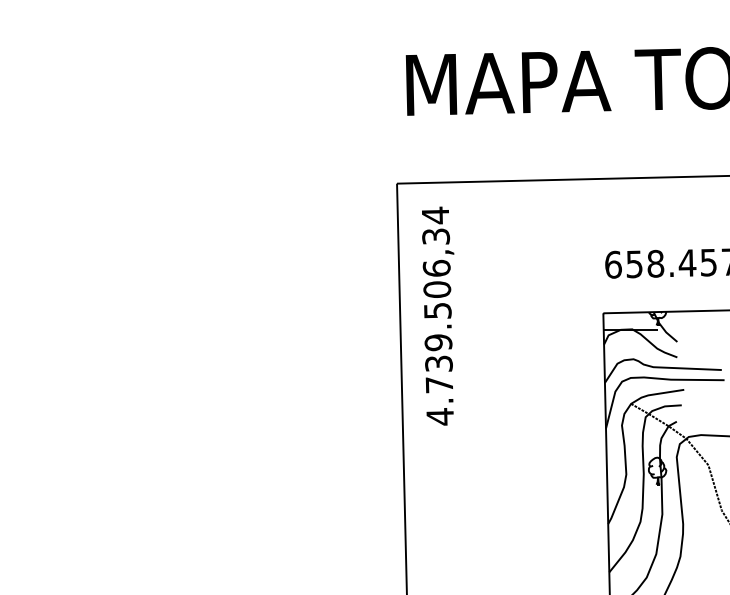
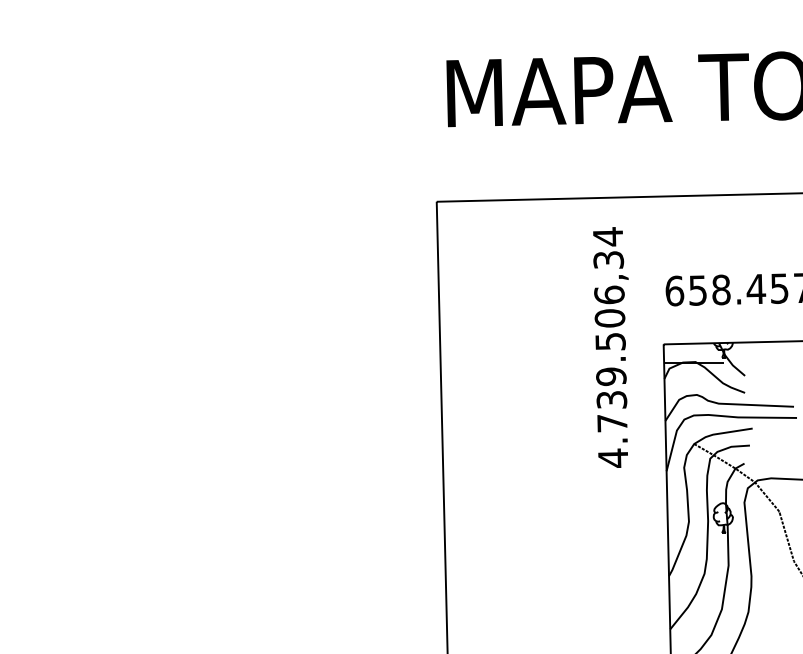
text: (437, 316) -> (610, 347), moved

